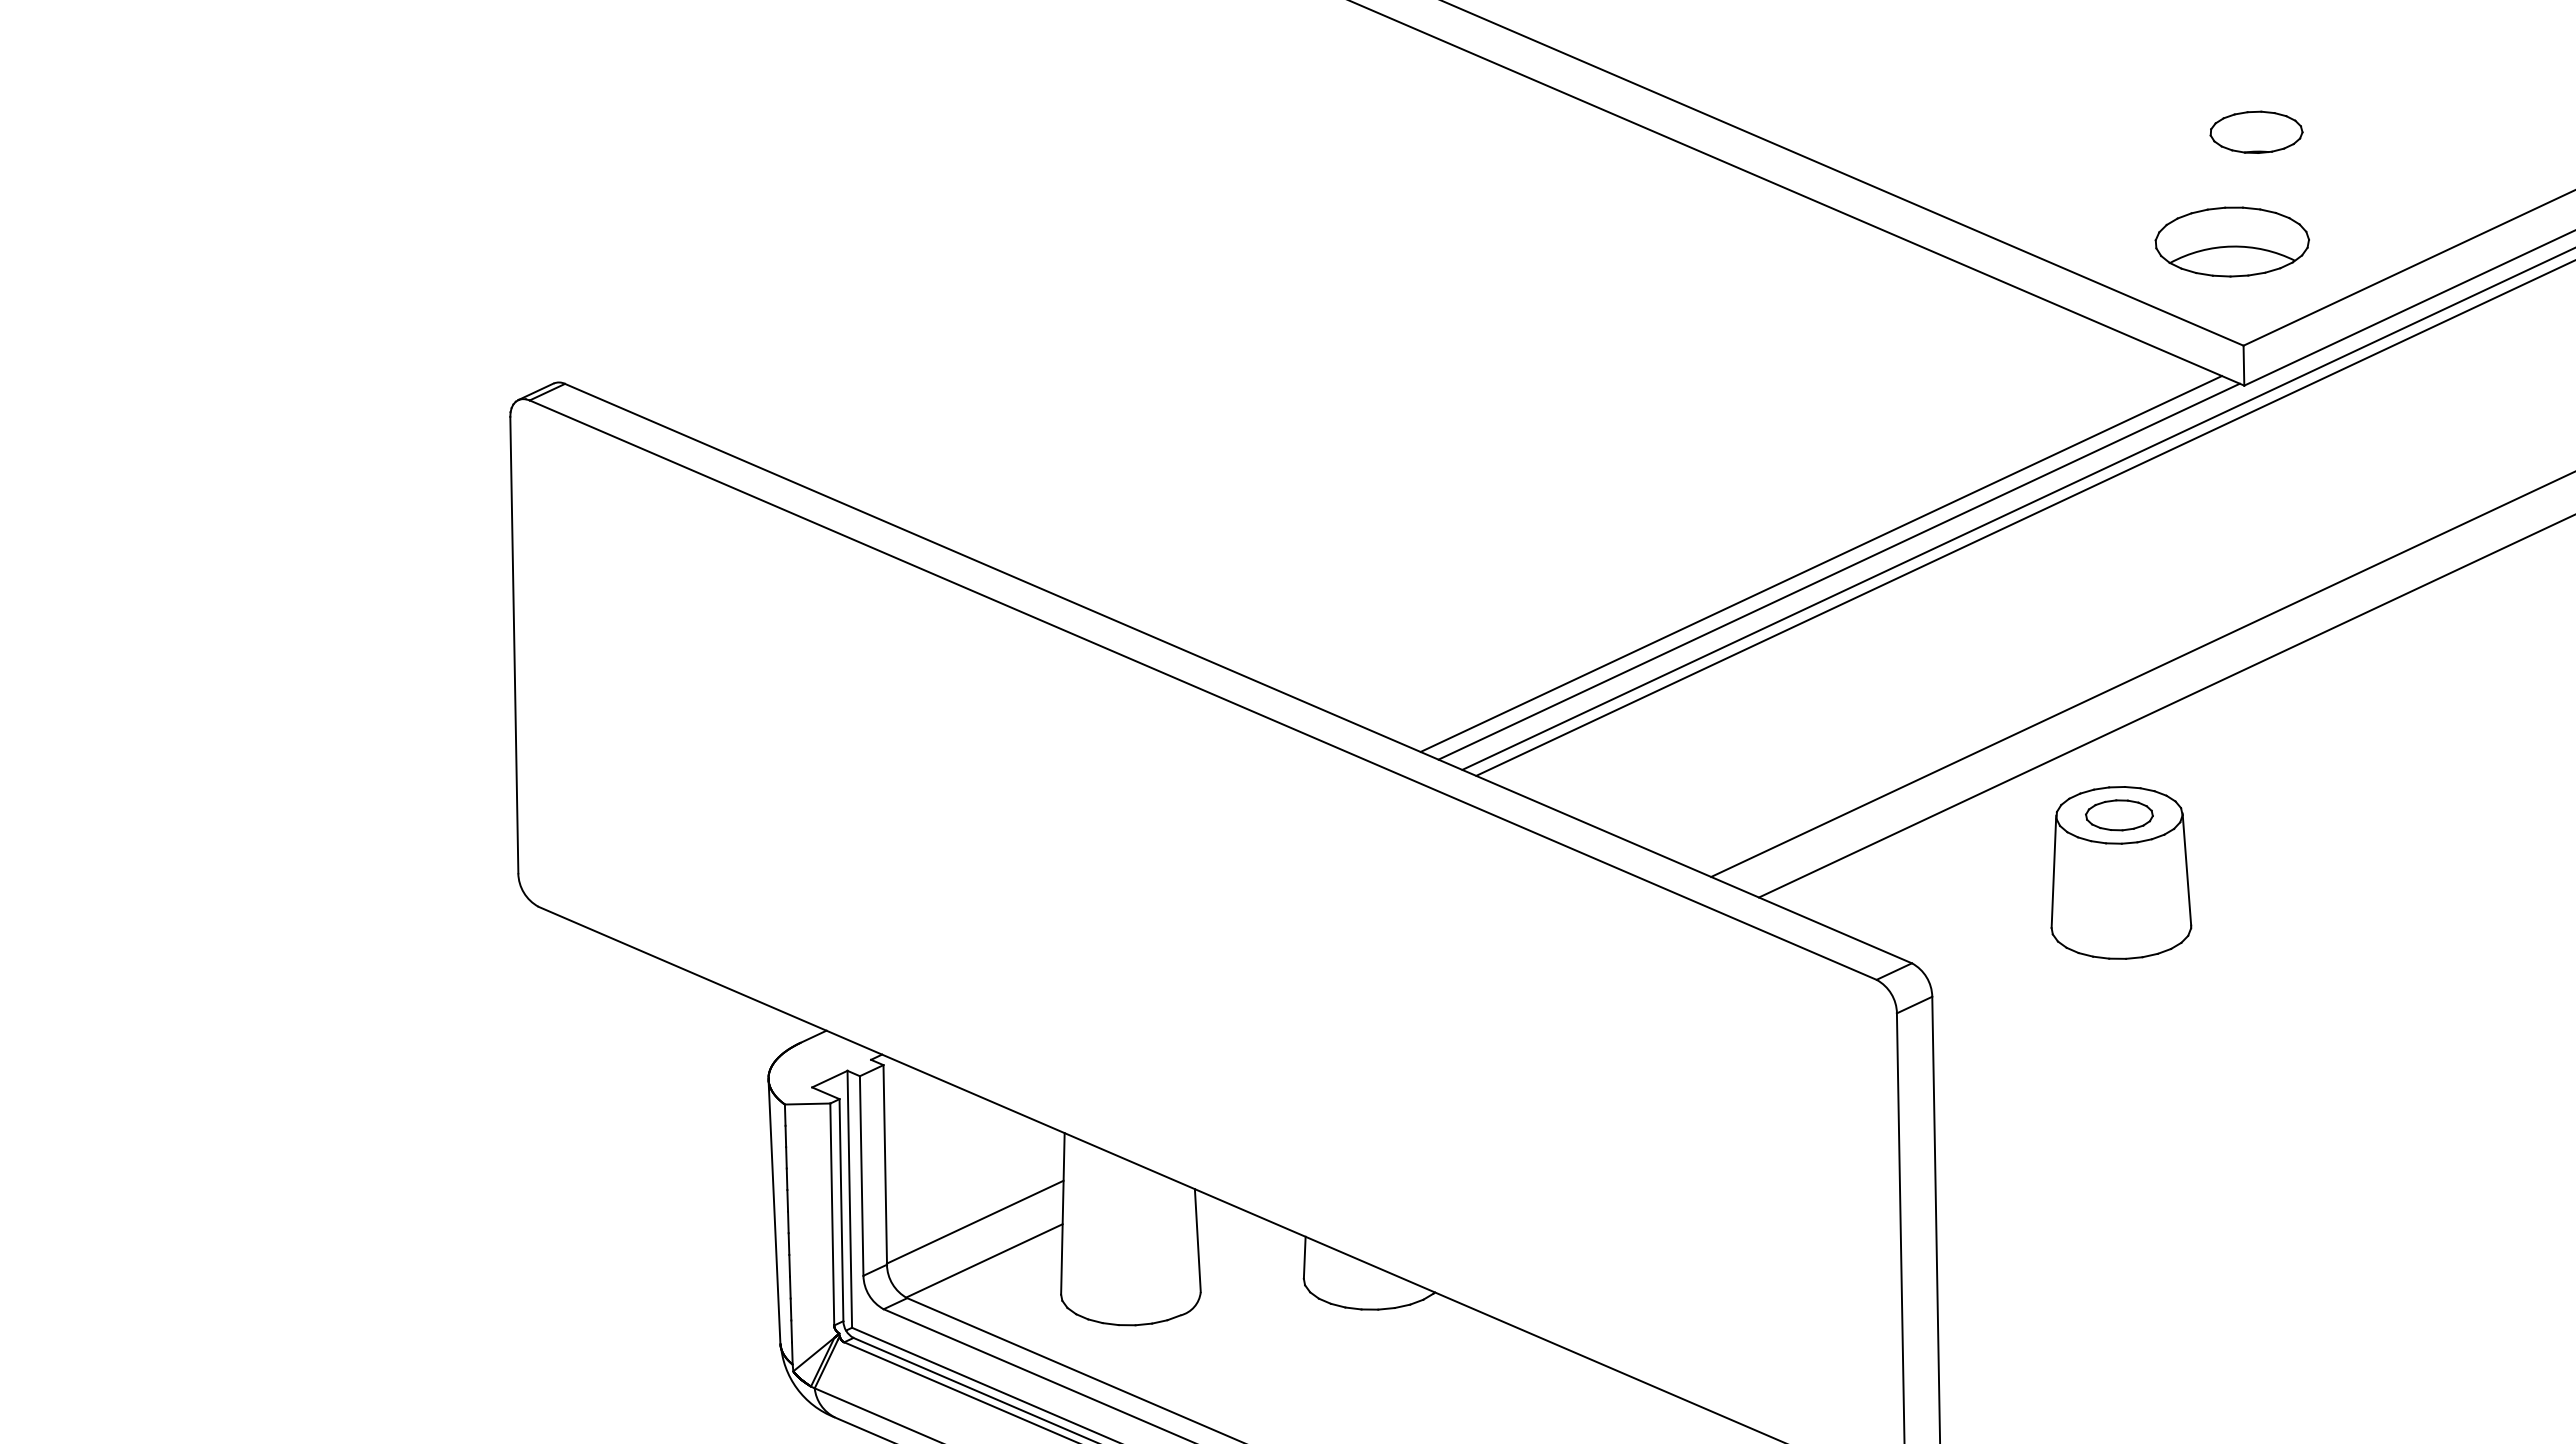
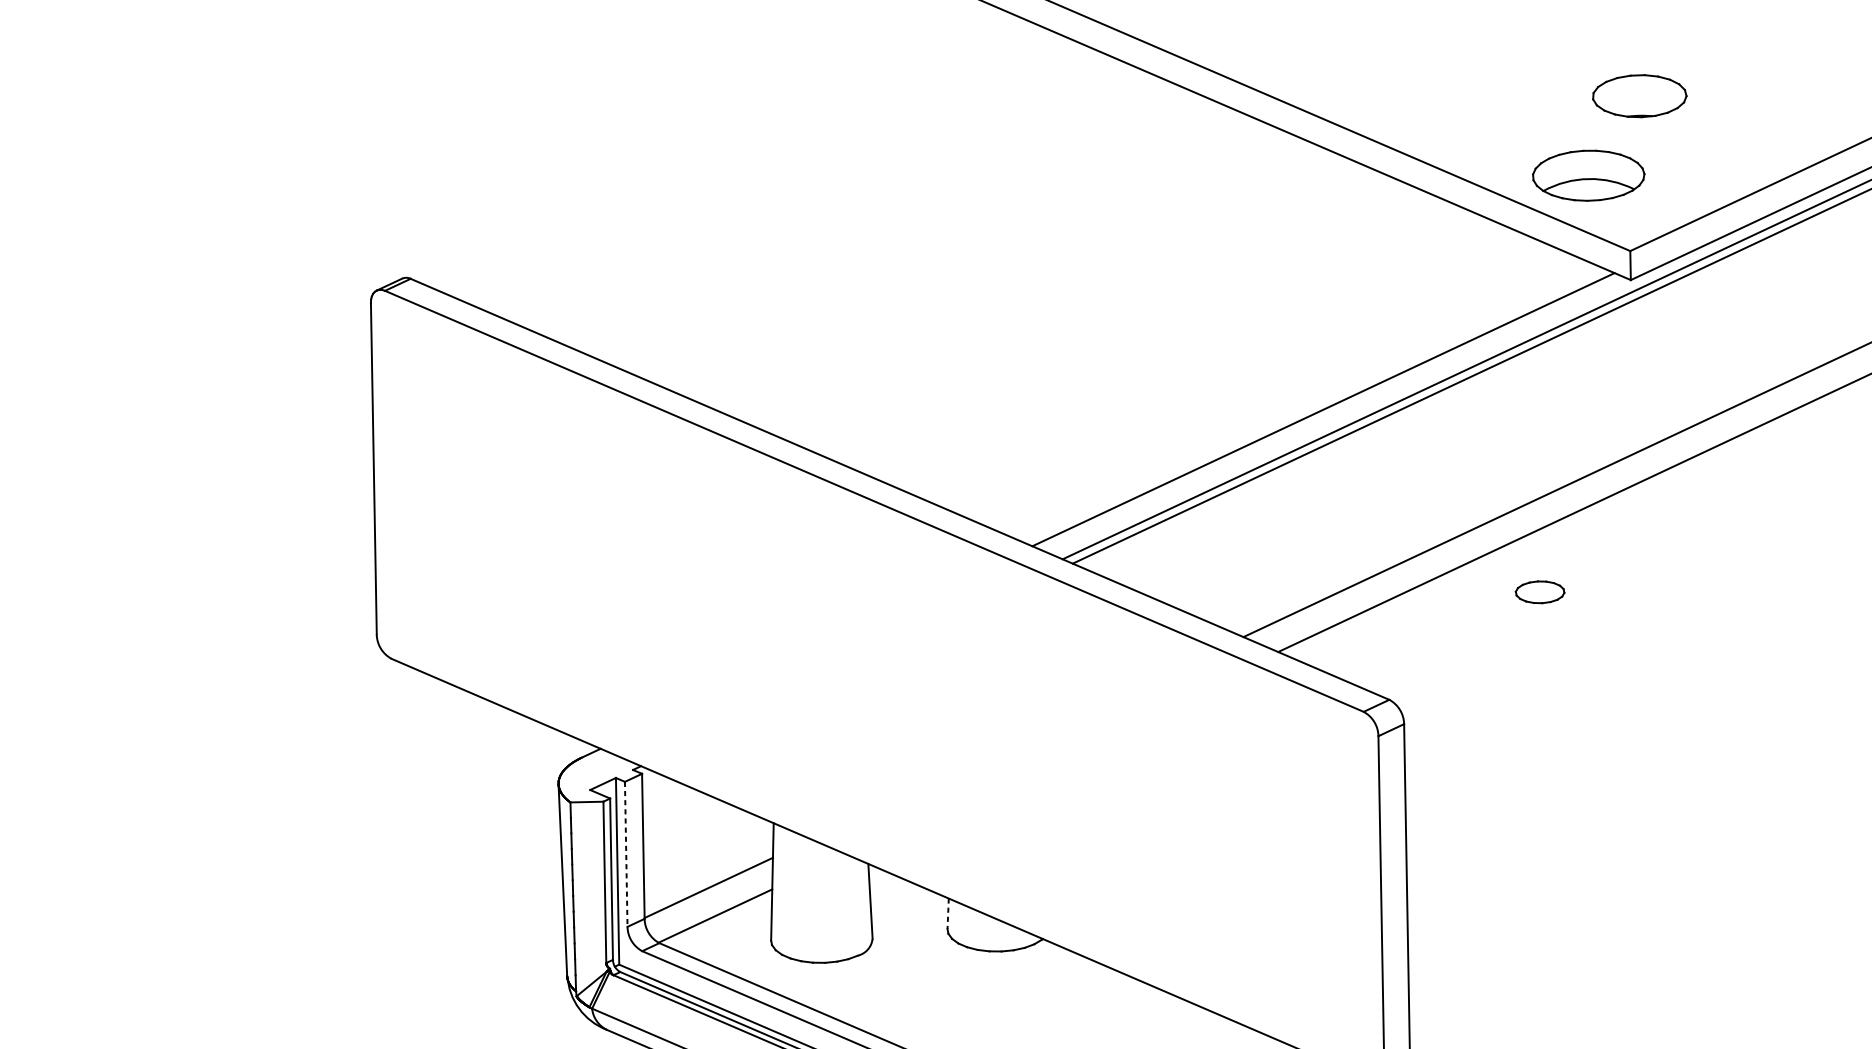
part: (2256, 131) -> (1639, 95), size x1.4
part: (2231, 241) -> (1588, 175), moved
line: (1838, 571) -> (1335, 415), removed
part: (2121, 872) -> (1541, 633), removed
line: (861, 1175) -> (626, 854), solid -> dashed
line: (1304, 1258) -> (947, 914), solid -> dashed

